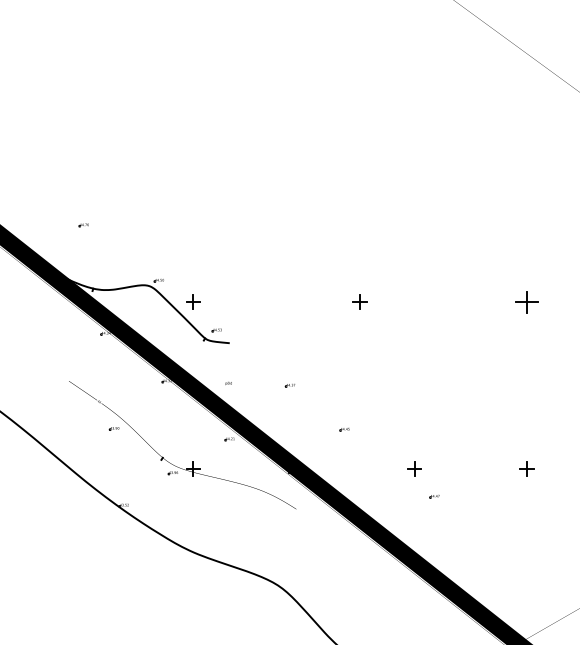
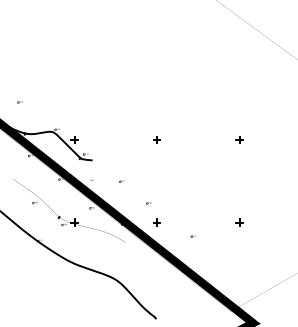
part: (526, 300) -> (239, 139), size x0.62
part: (413, 468) -> (156, 222), moved

